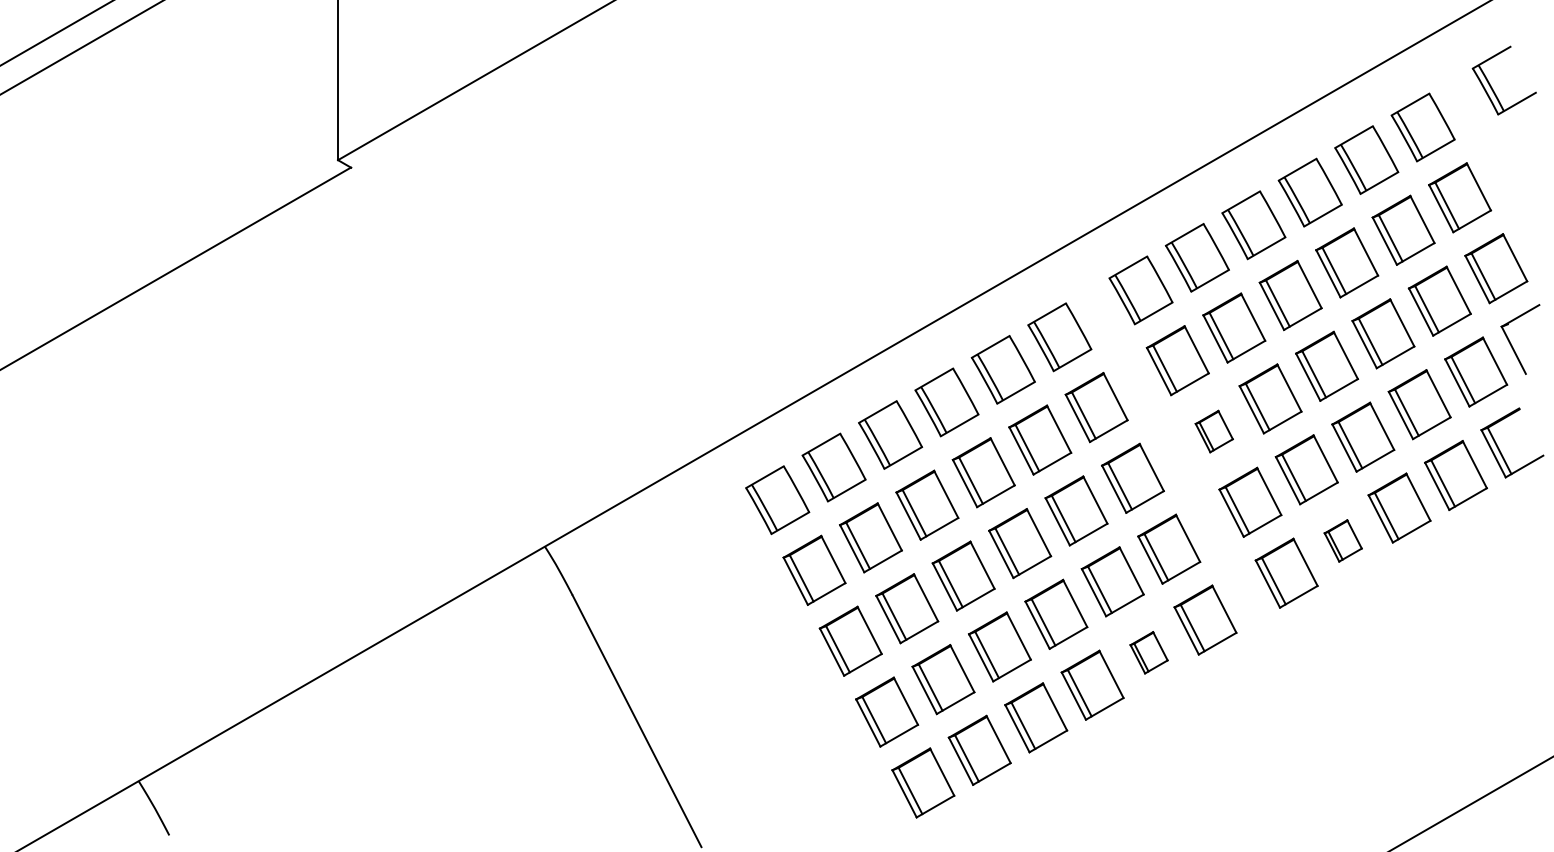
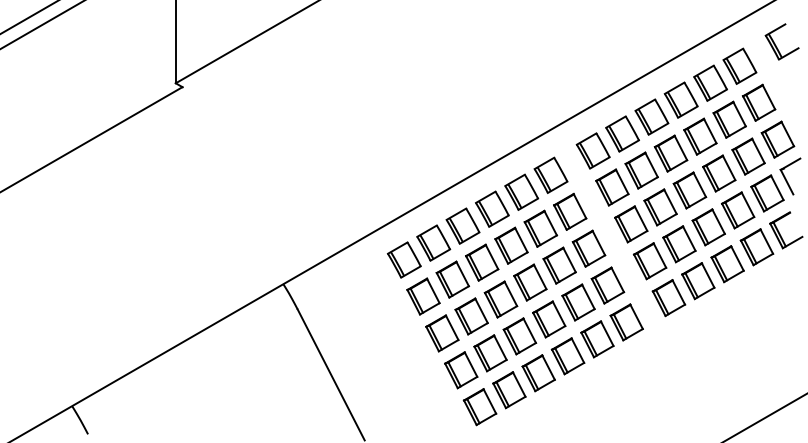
part: (1214, 431) -> (631, 224), size x1.67
part: (1343, 541) -> (698, 281), size x1.67
part: (1149, 652) -> (597, 339), size x1.67

